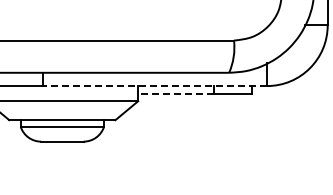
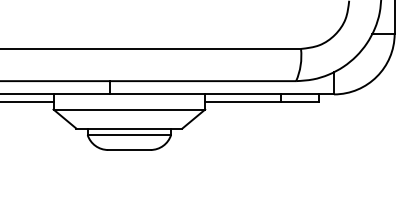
line: (155, 86) -> (222, 94), dashed -> solid
line: (176, 94) -> (243, 102), dashed -> solid

